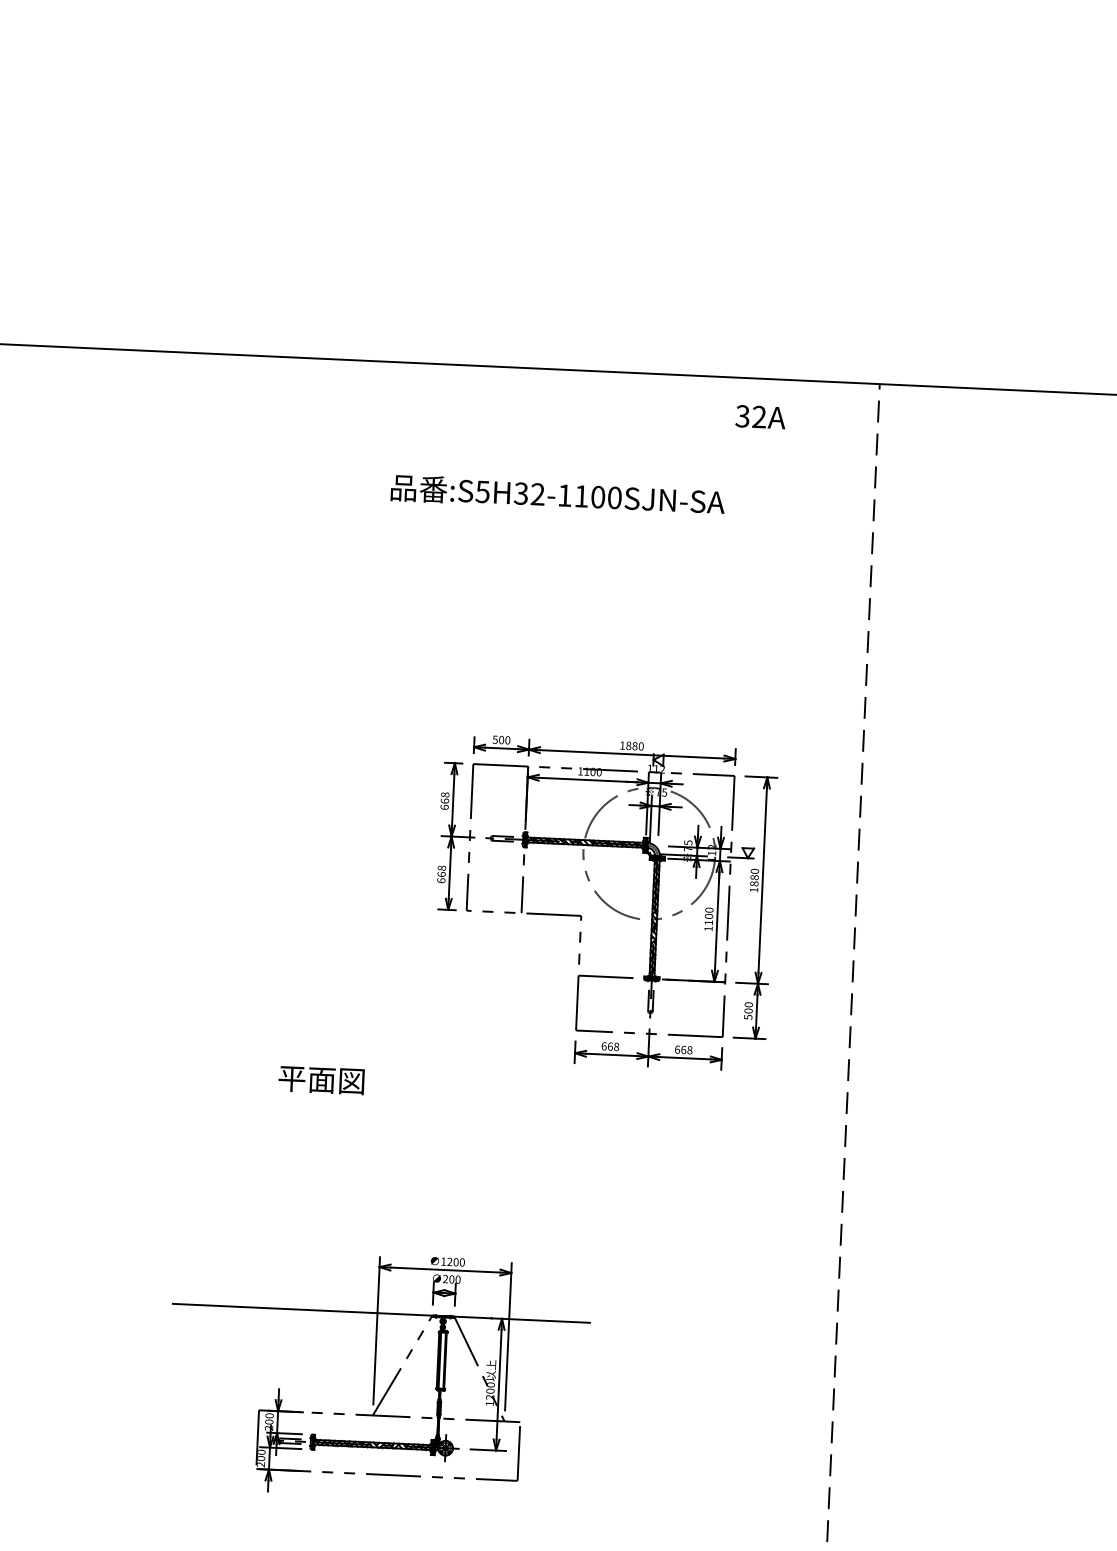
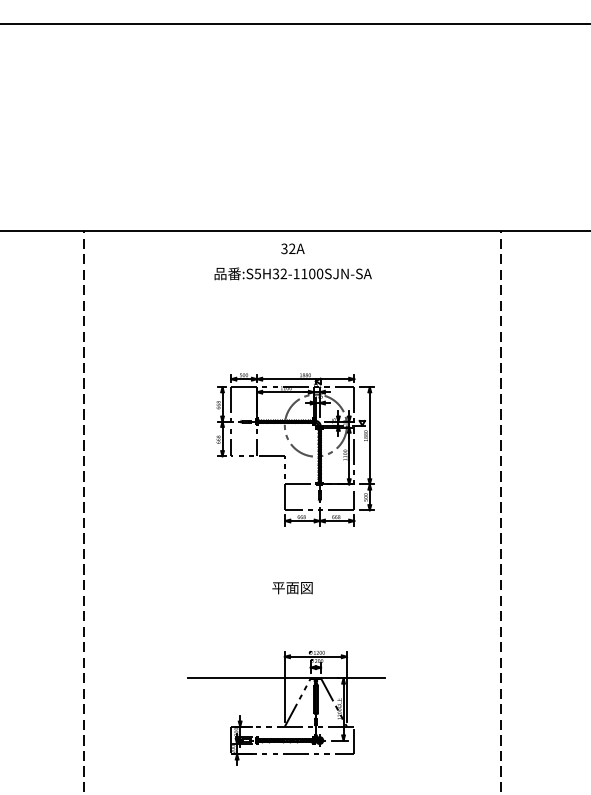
text: (759, 416) -> (292, 248), moved
text: (556, 494) -> (292, 273), moved
part: (603, 902) -> (295, 449), moved
text: (321, 1081) -> (292, 588), moved

